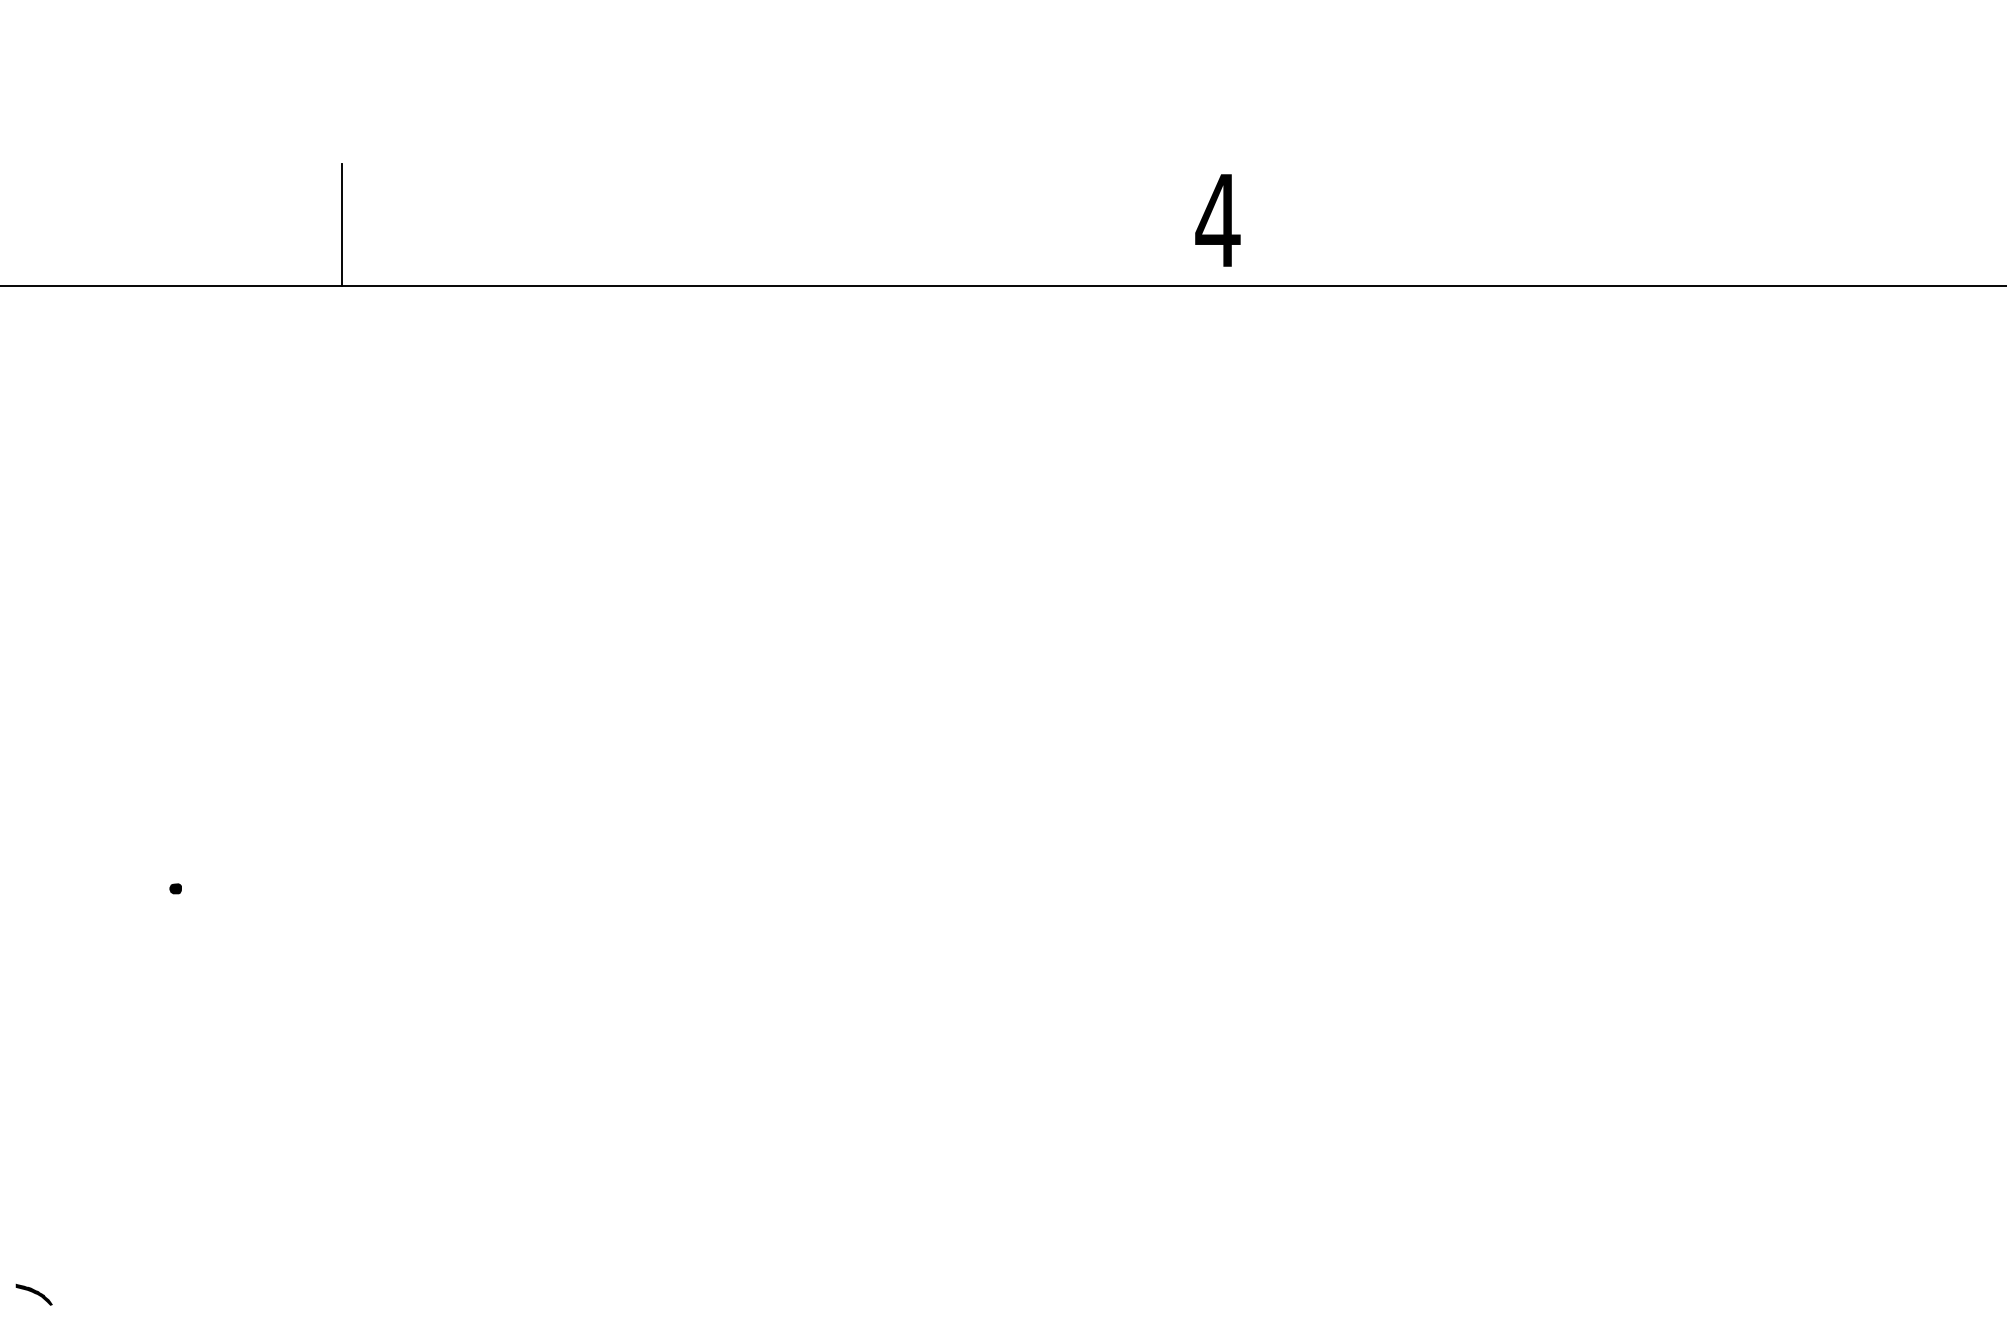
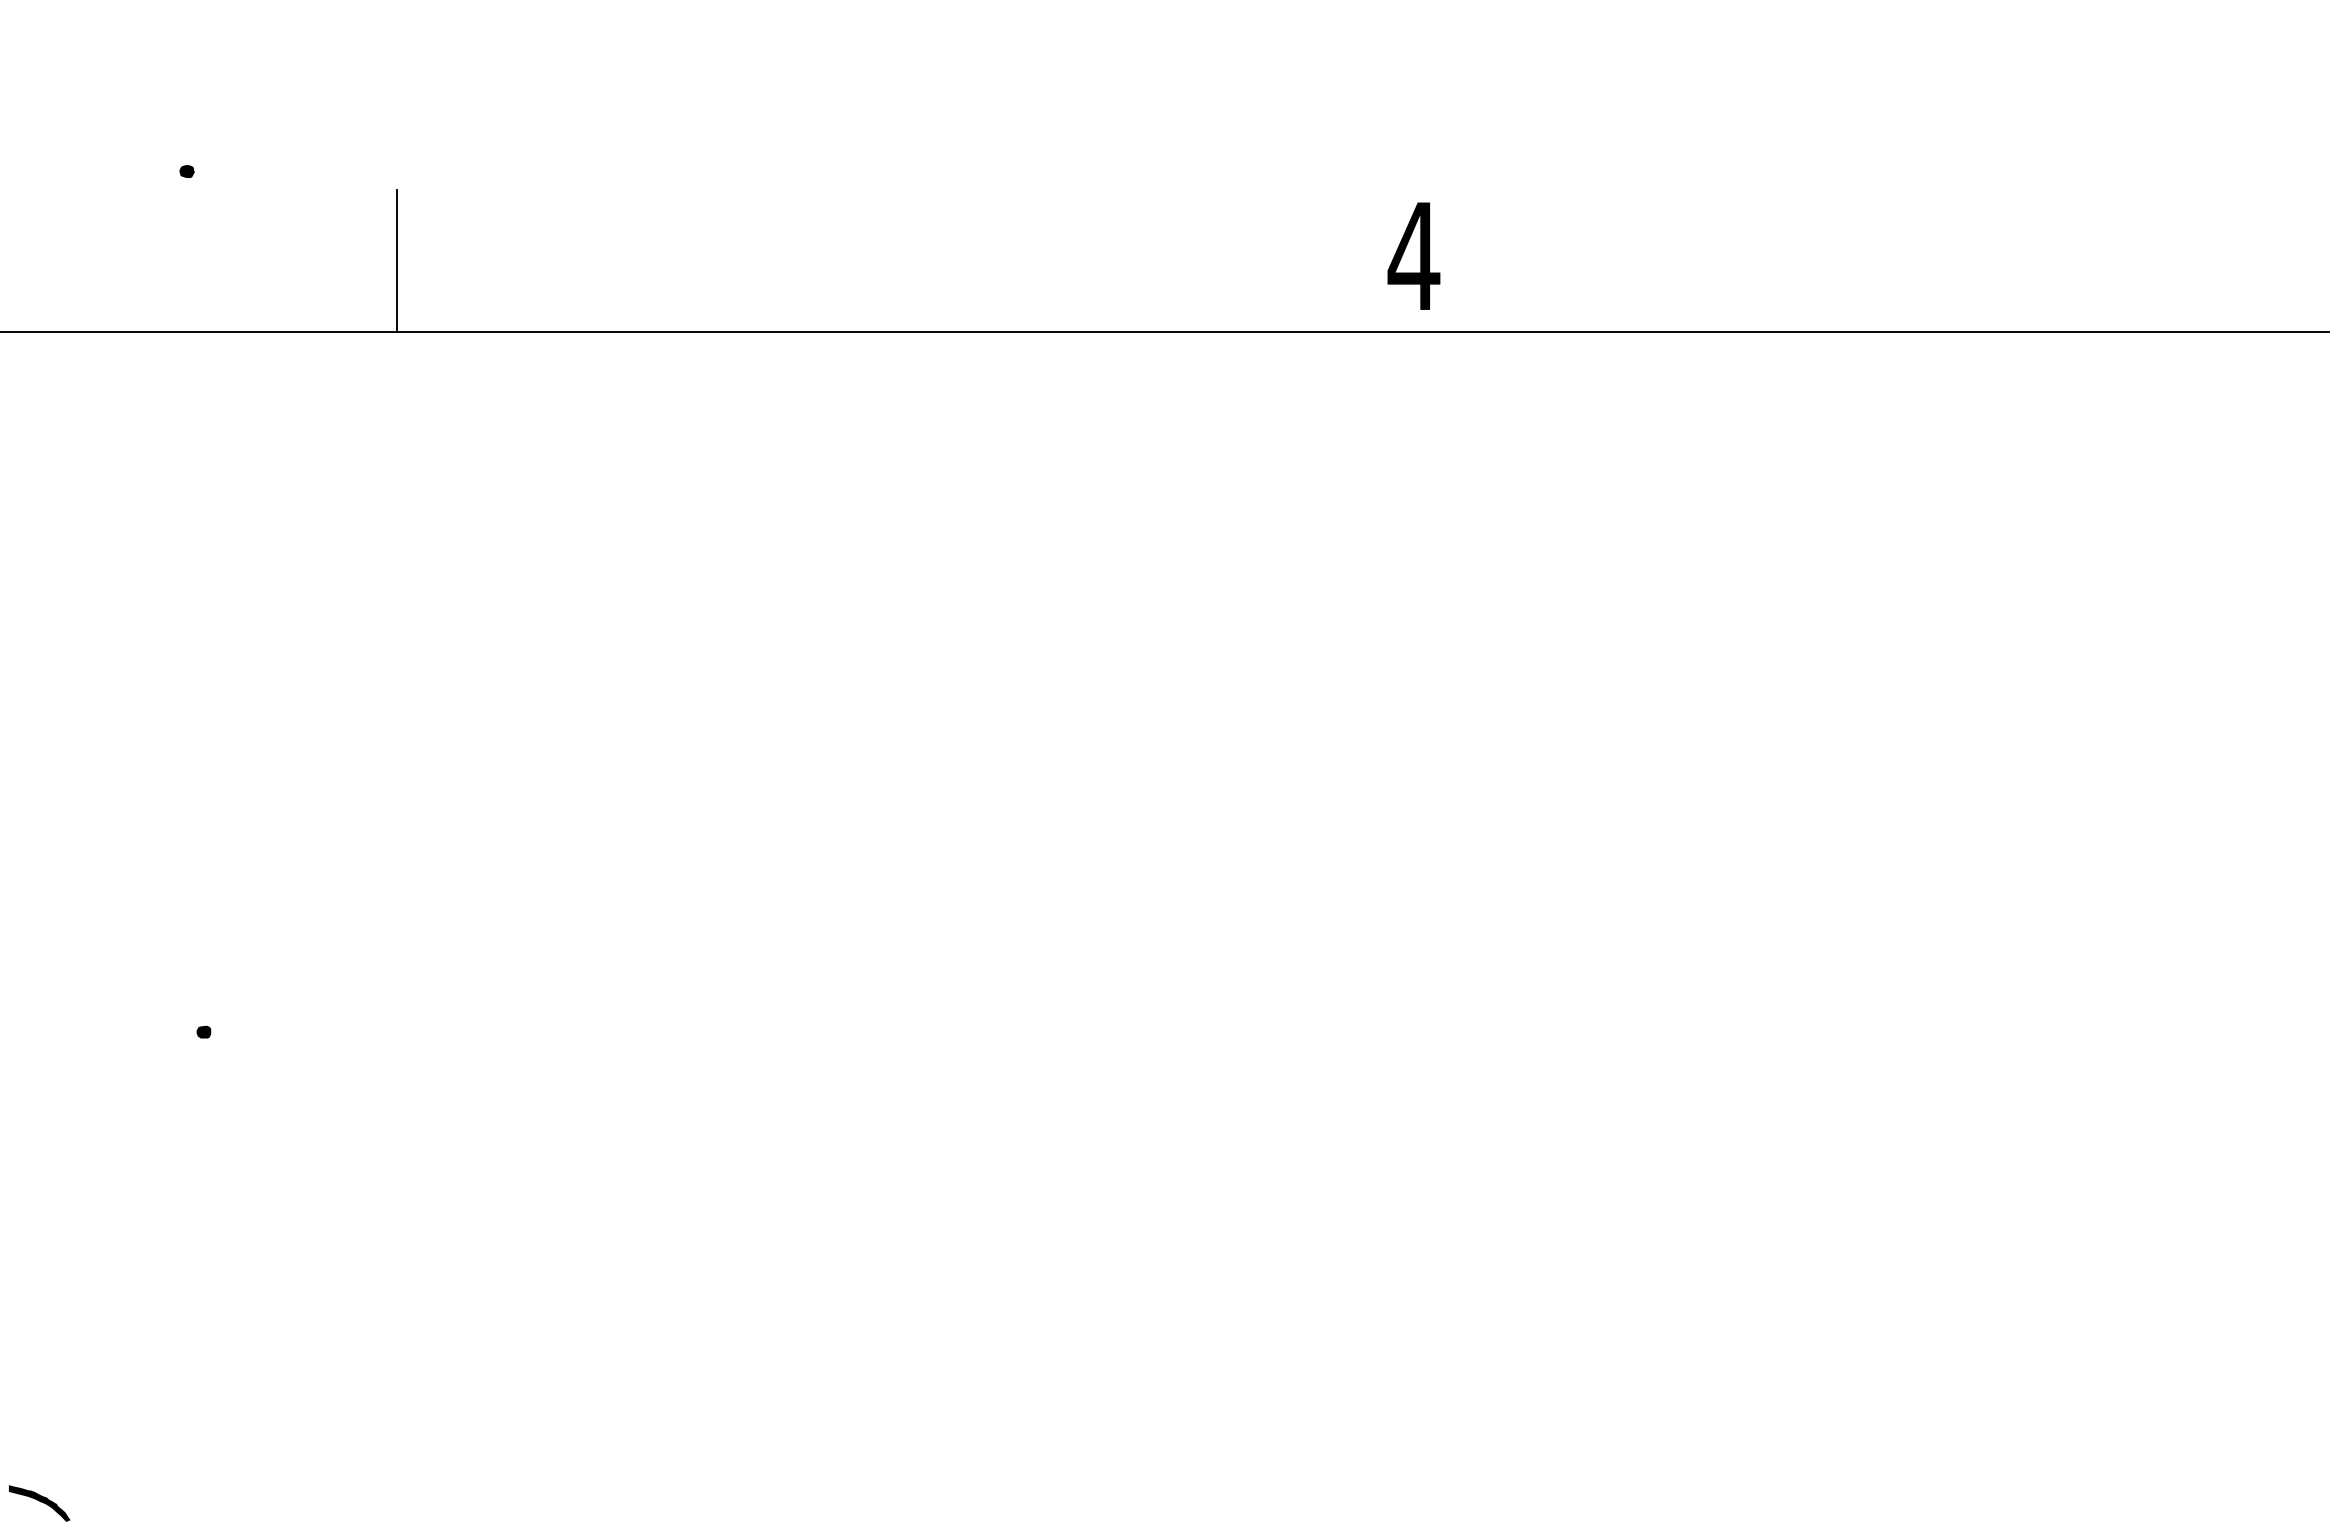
fill: (160, 147) -> (186, 171), added
part: (34, 1294) -> (39, 1503), size x1.43

